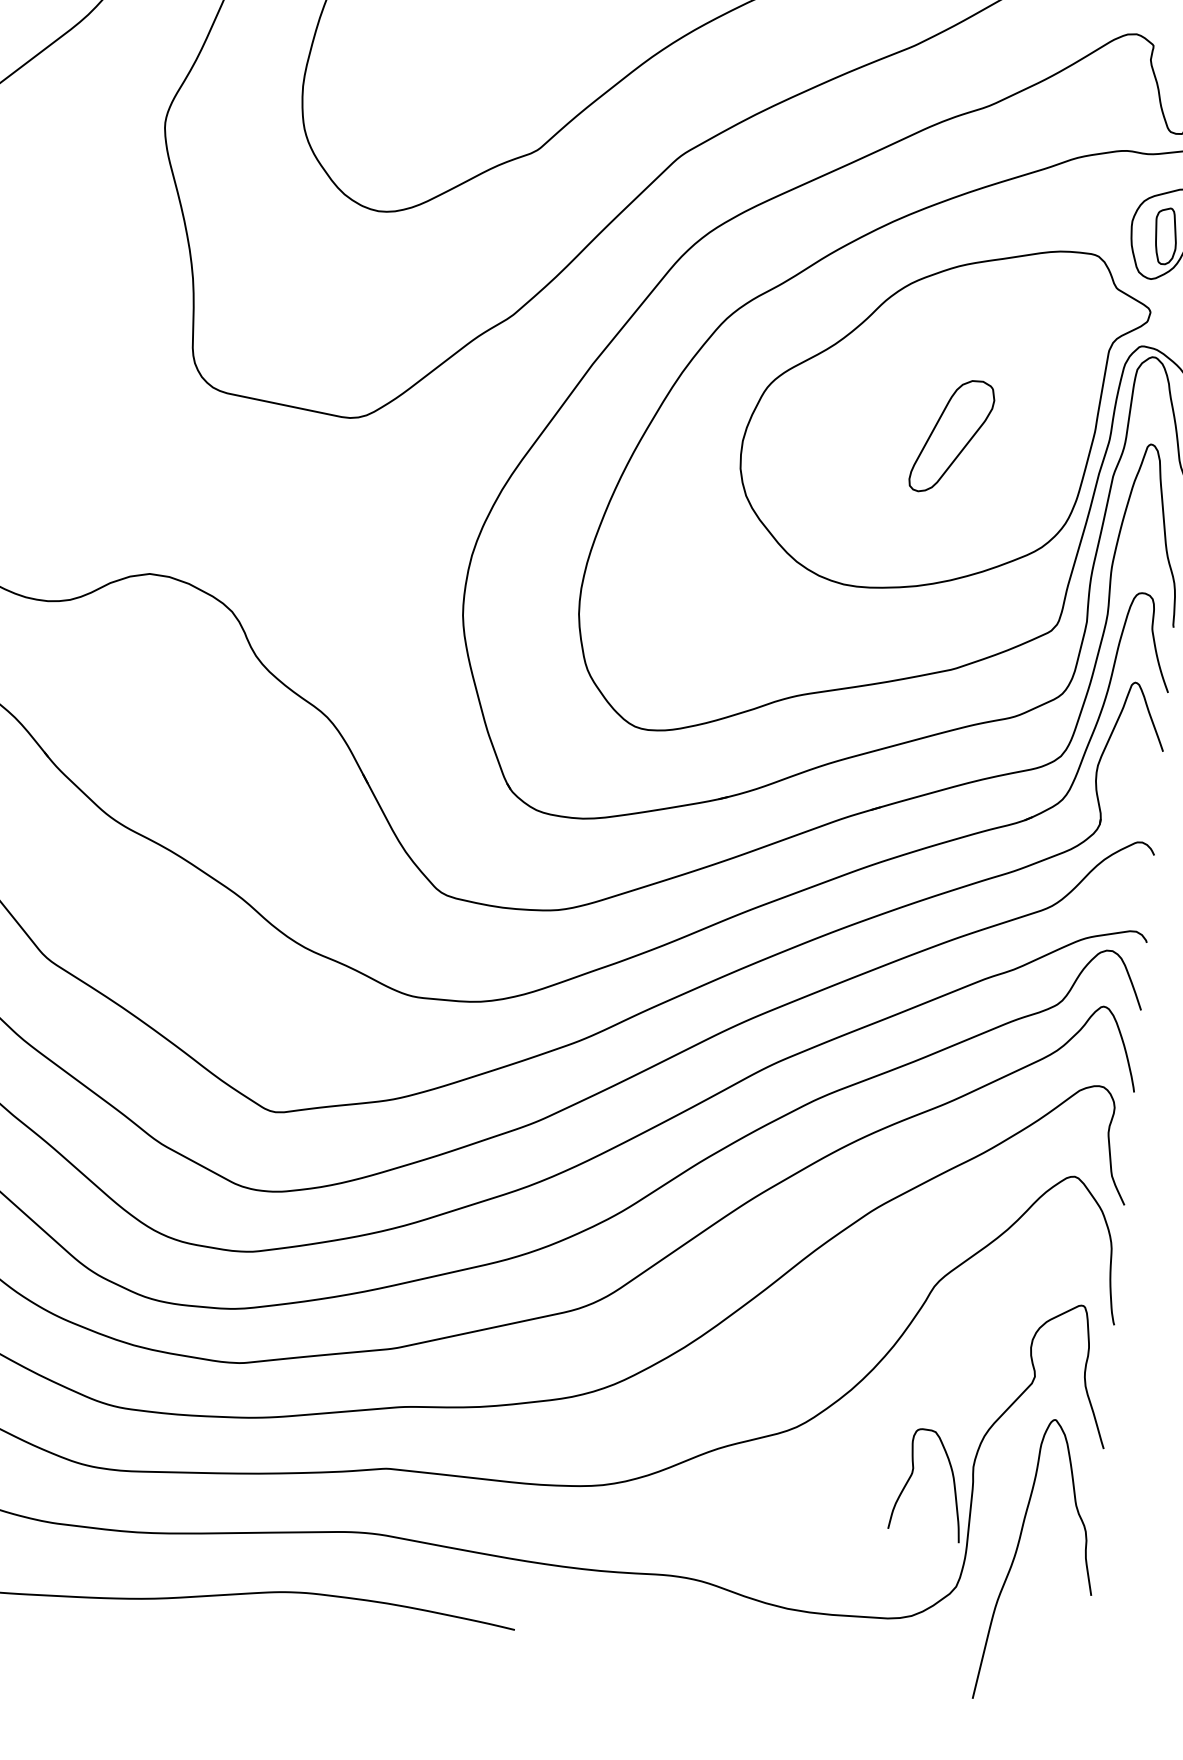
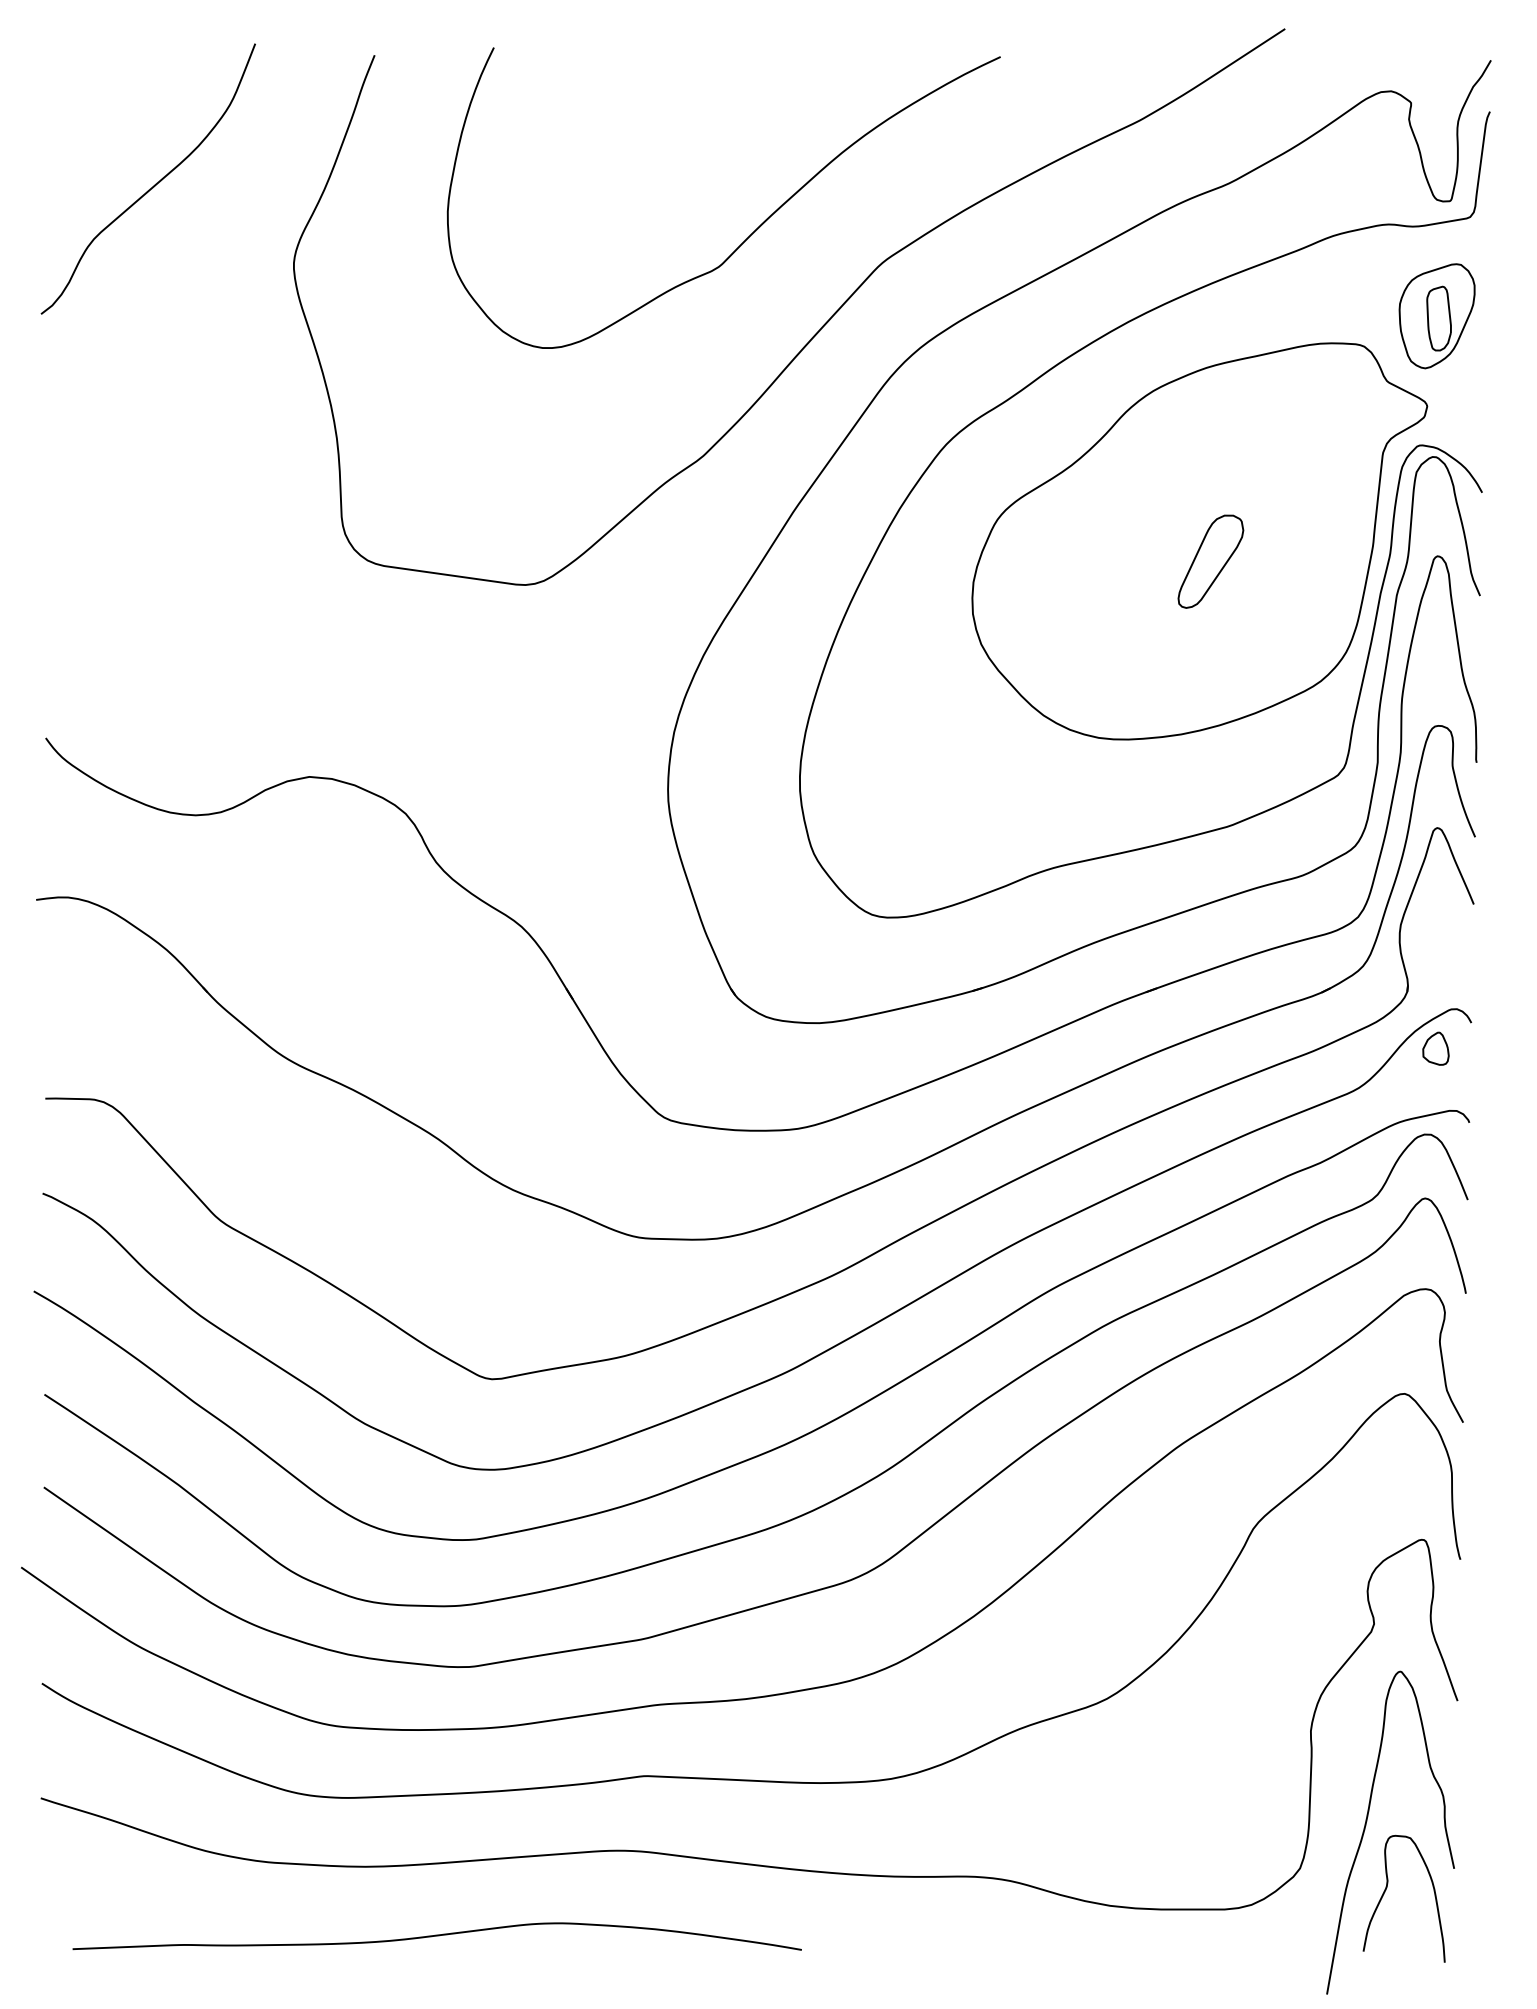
part: (951, 436) -> (1210, 561), size x0.71
part: (1121, 875) -> (1435, 1048), added
curve: (911, 1476) -> (1386, 1890), moved

